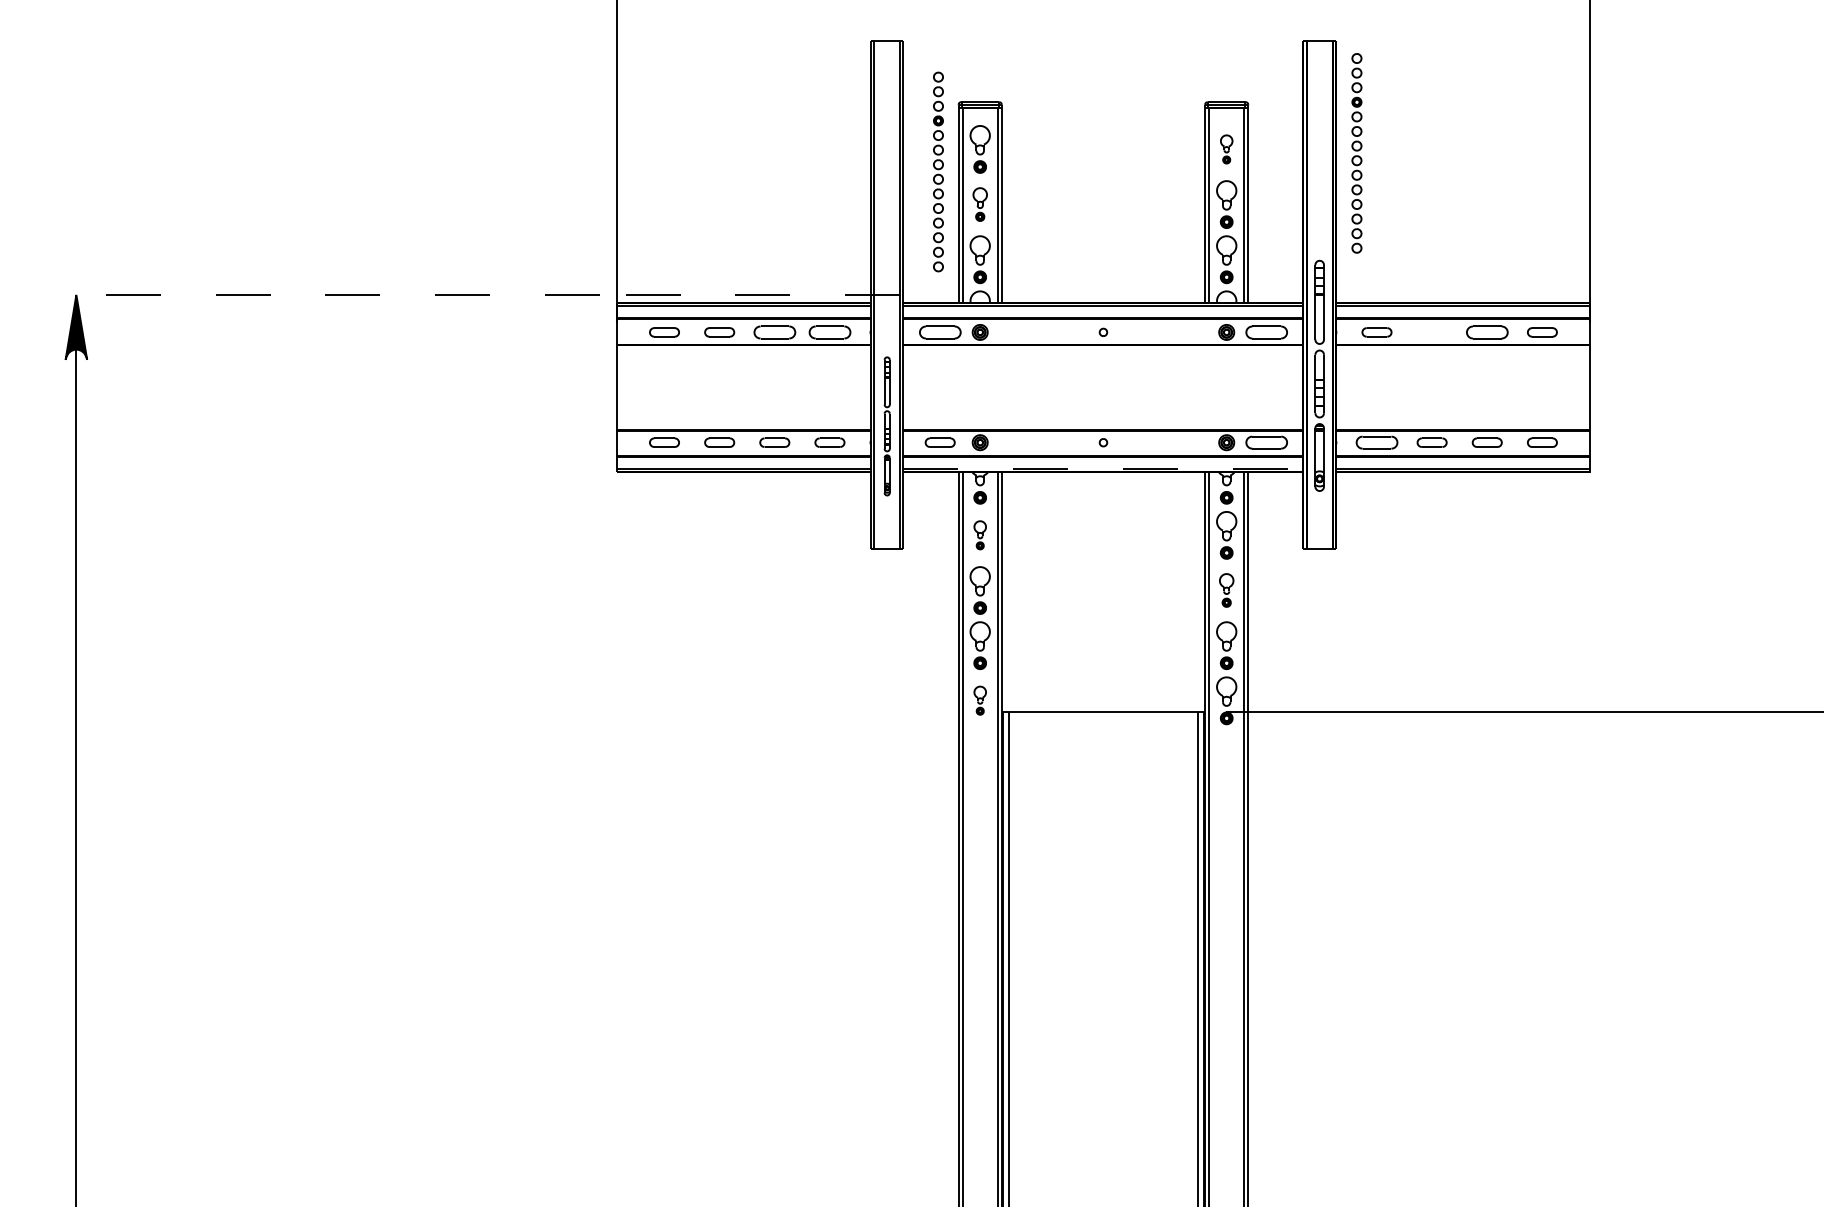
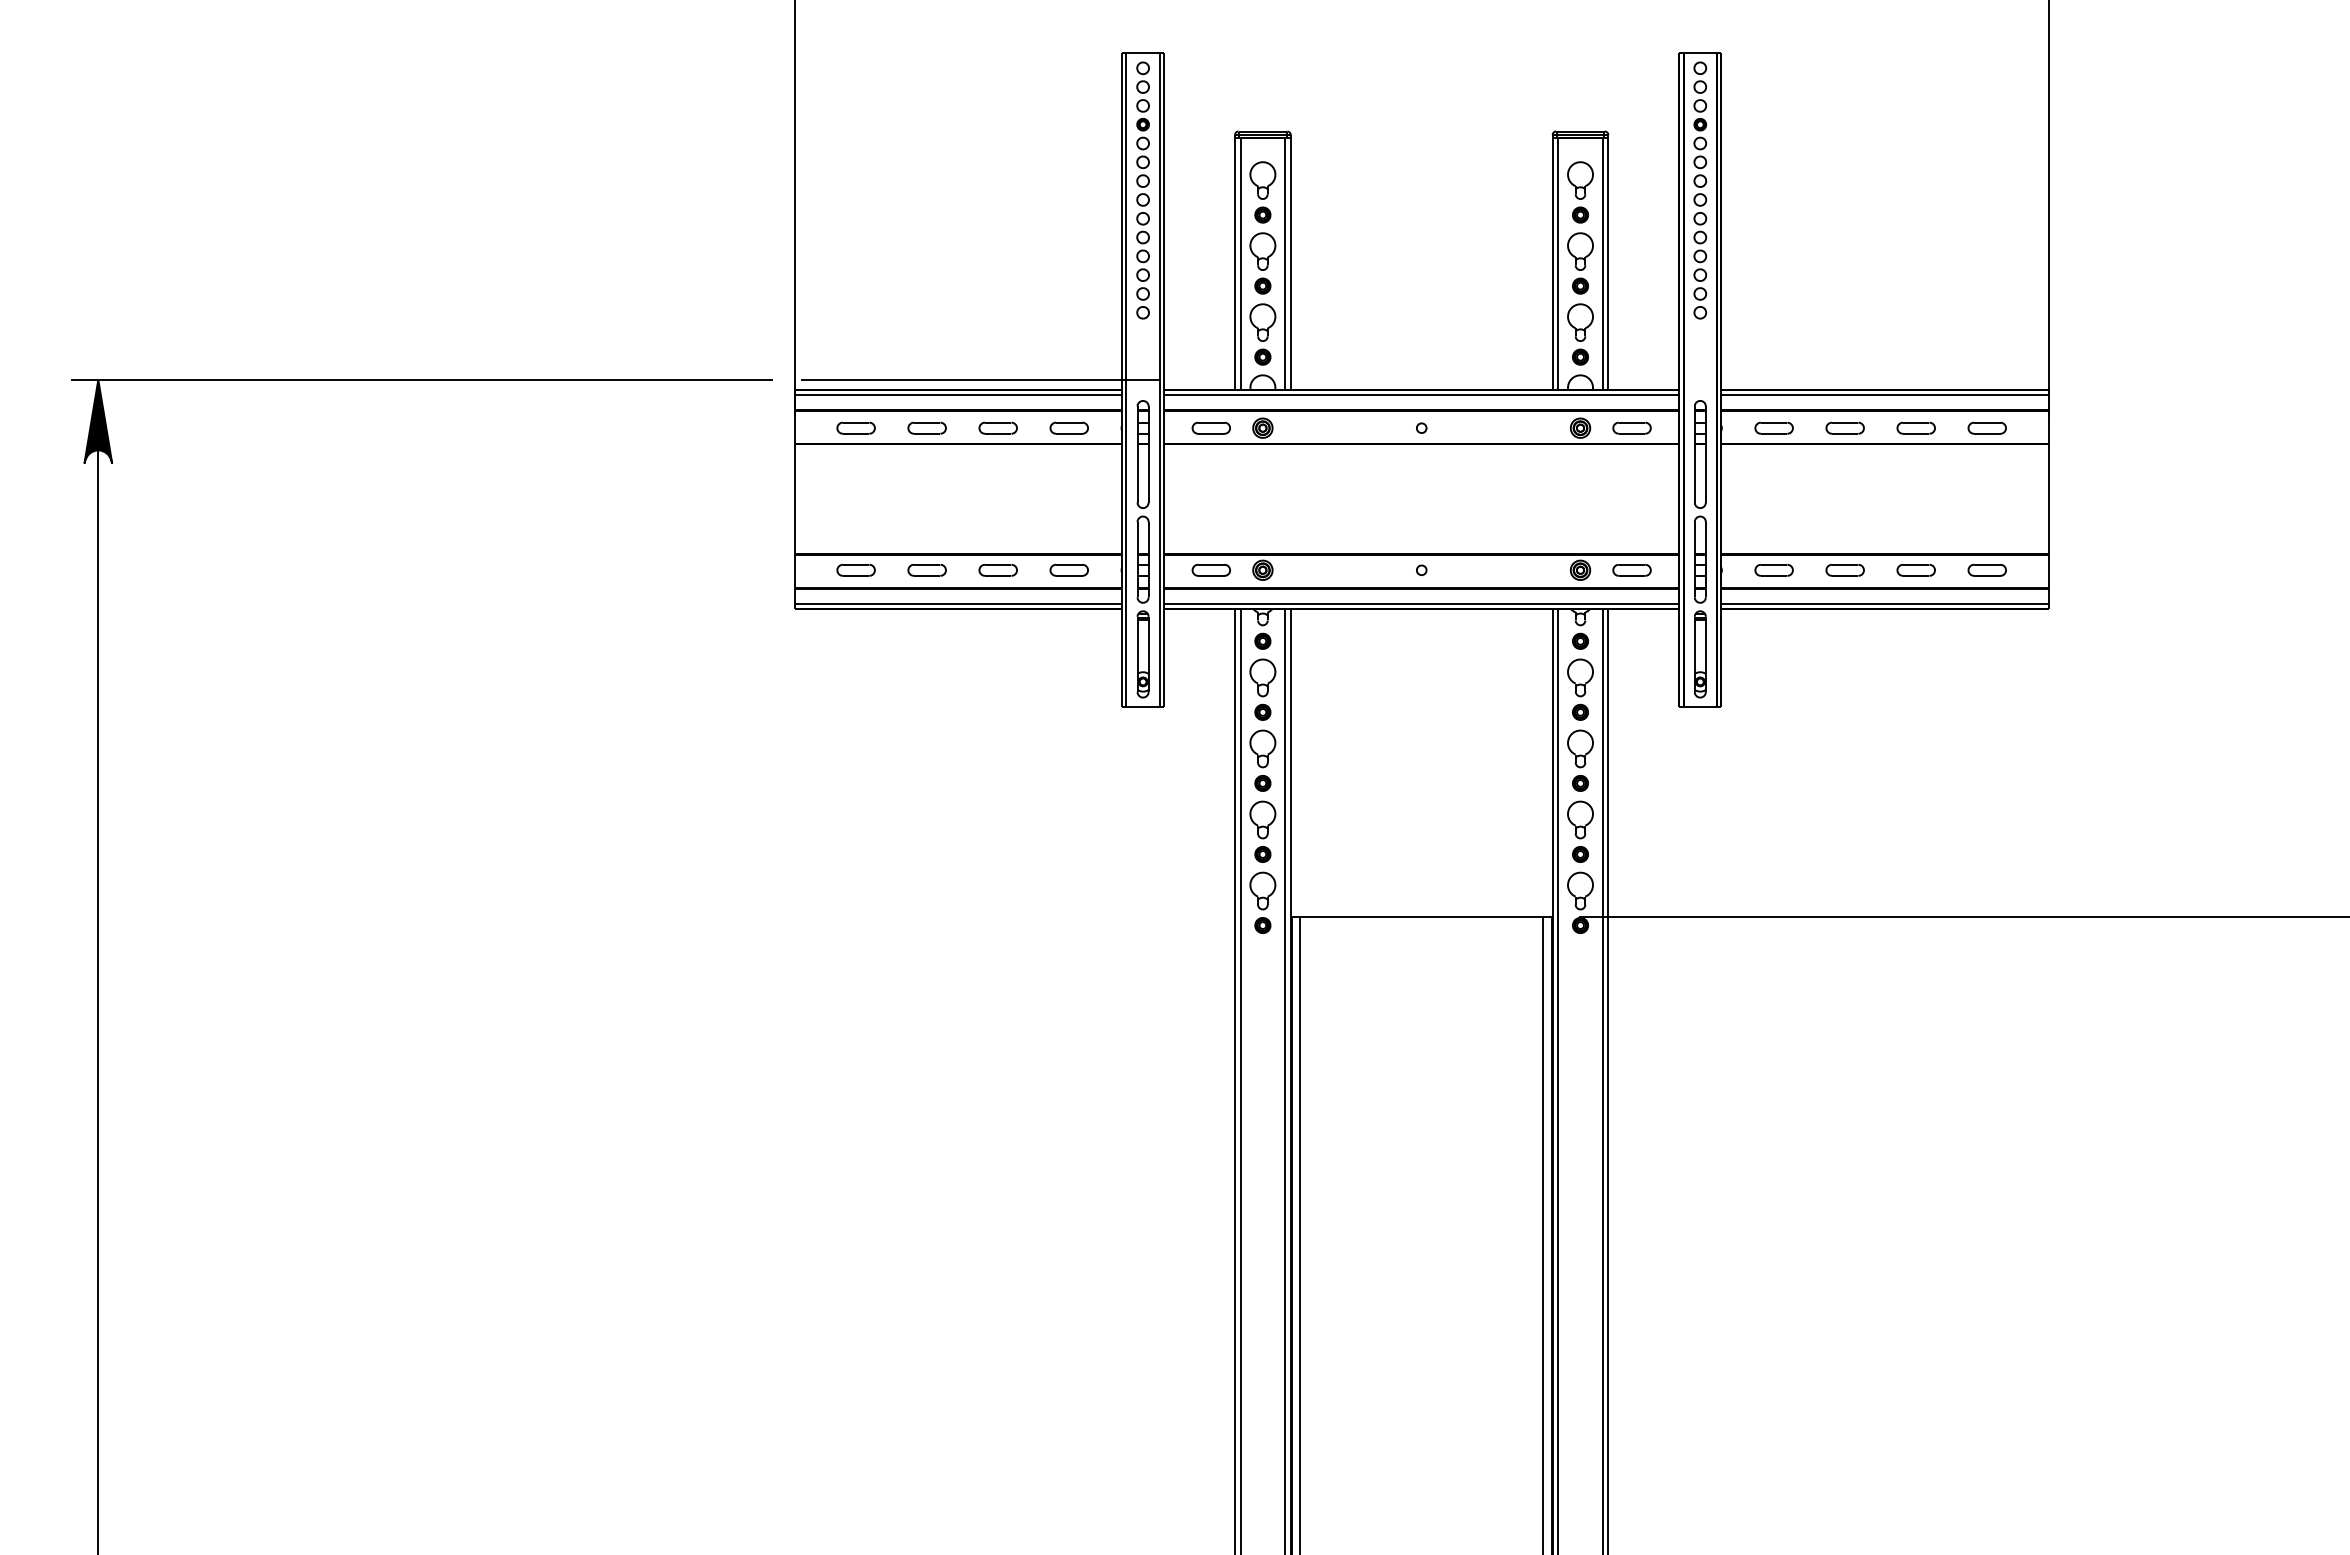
part: (1226, 149) -> (1580, 192), size x1.67
part: (1357, 153) -> (1700, 190), moved
part: (937, 171) -> (1142, 190), moved
part: (979, 204) -> (1262, 263), size x1.43
line: (327, 294) -> (421, 379), dashed -> solid
line: (760, 294) -> (979, 379), dashed -> solid
part: (774, 331) -> (997, 427), size x0.71
part: (829, 331) -> (1068, 427), size x0.71
part: (939, 331) -> (1210, 427), size x0.71
part: (1266, 331) -> (1631, 427), size x0.71
part: (1431, 331) -> (1844, 427), added
part: (1486, 331) -> (1915, 427), size x0.71
part: (1319, 376) -> (1699, 549), moved
part: (886, 426) -> (1142, 549), size x1.67
part: (1266, 442) -> (1631, 570), size x0.71
part: (1376, 442) -> (1773, 570), size x0.71
line: (1103, 468) -> (1421, 603), dashed -> solid
part: (979, 535) -> (1262, 689), size x1.67
part: (1226, 590) -> (1580, 760), size x1.43
part: (979, 700) -> (1262, 902), size x1.67

